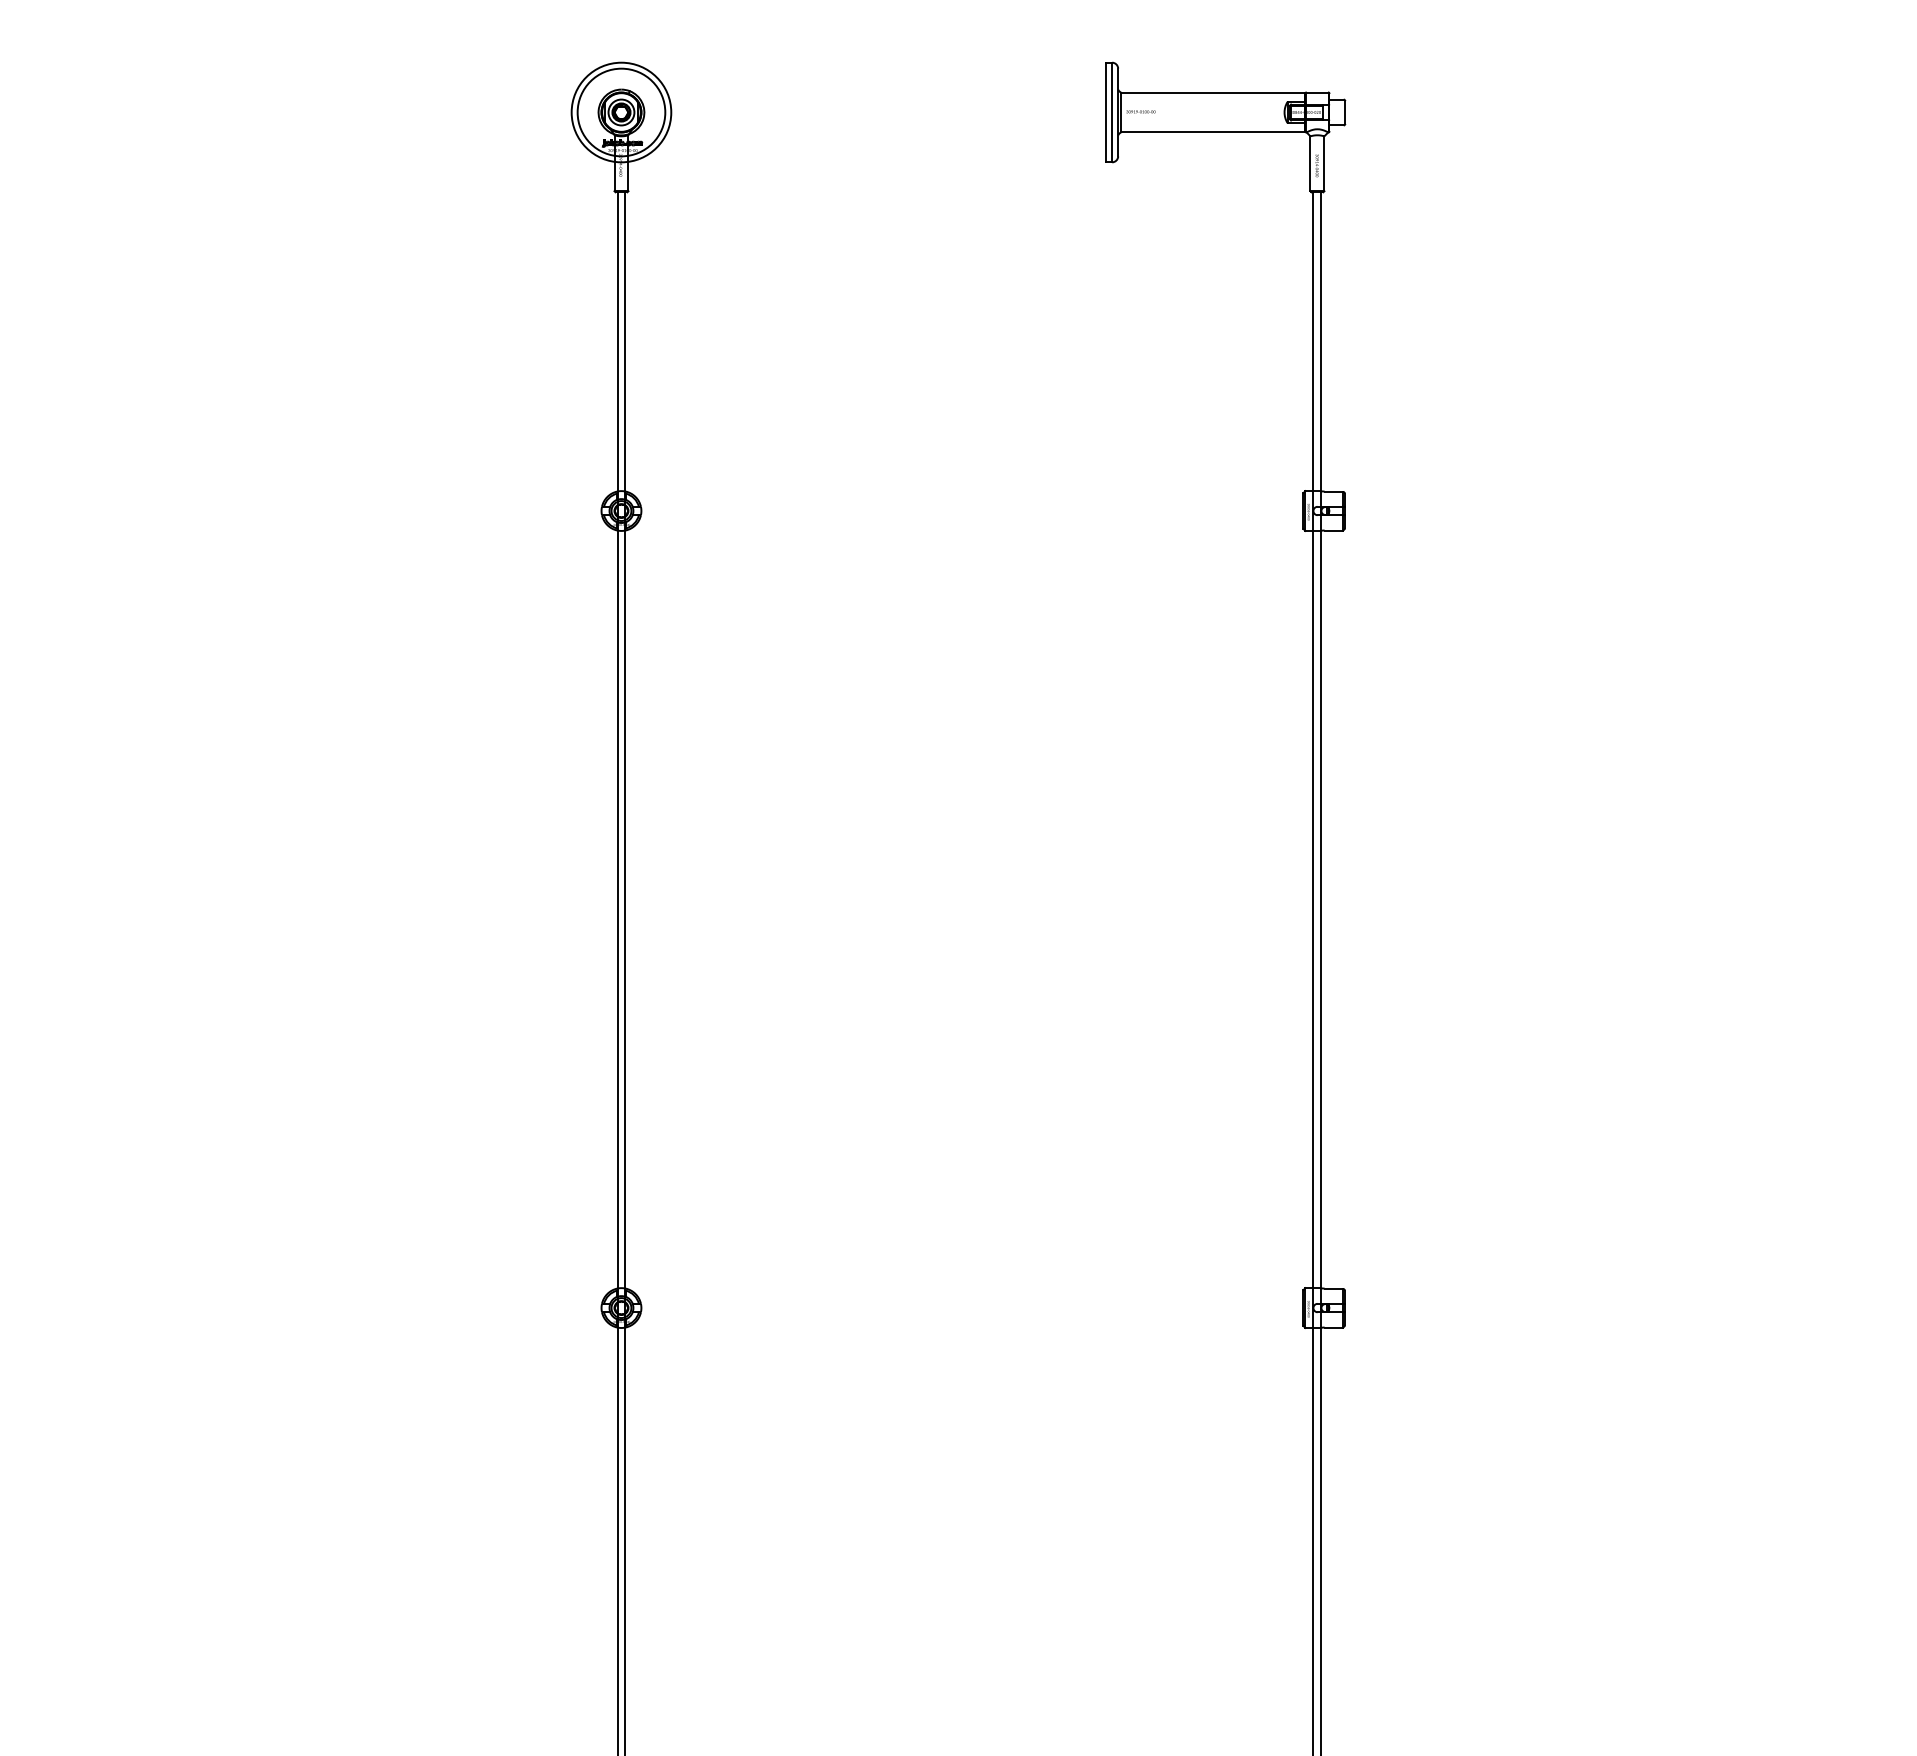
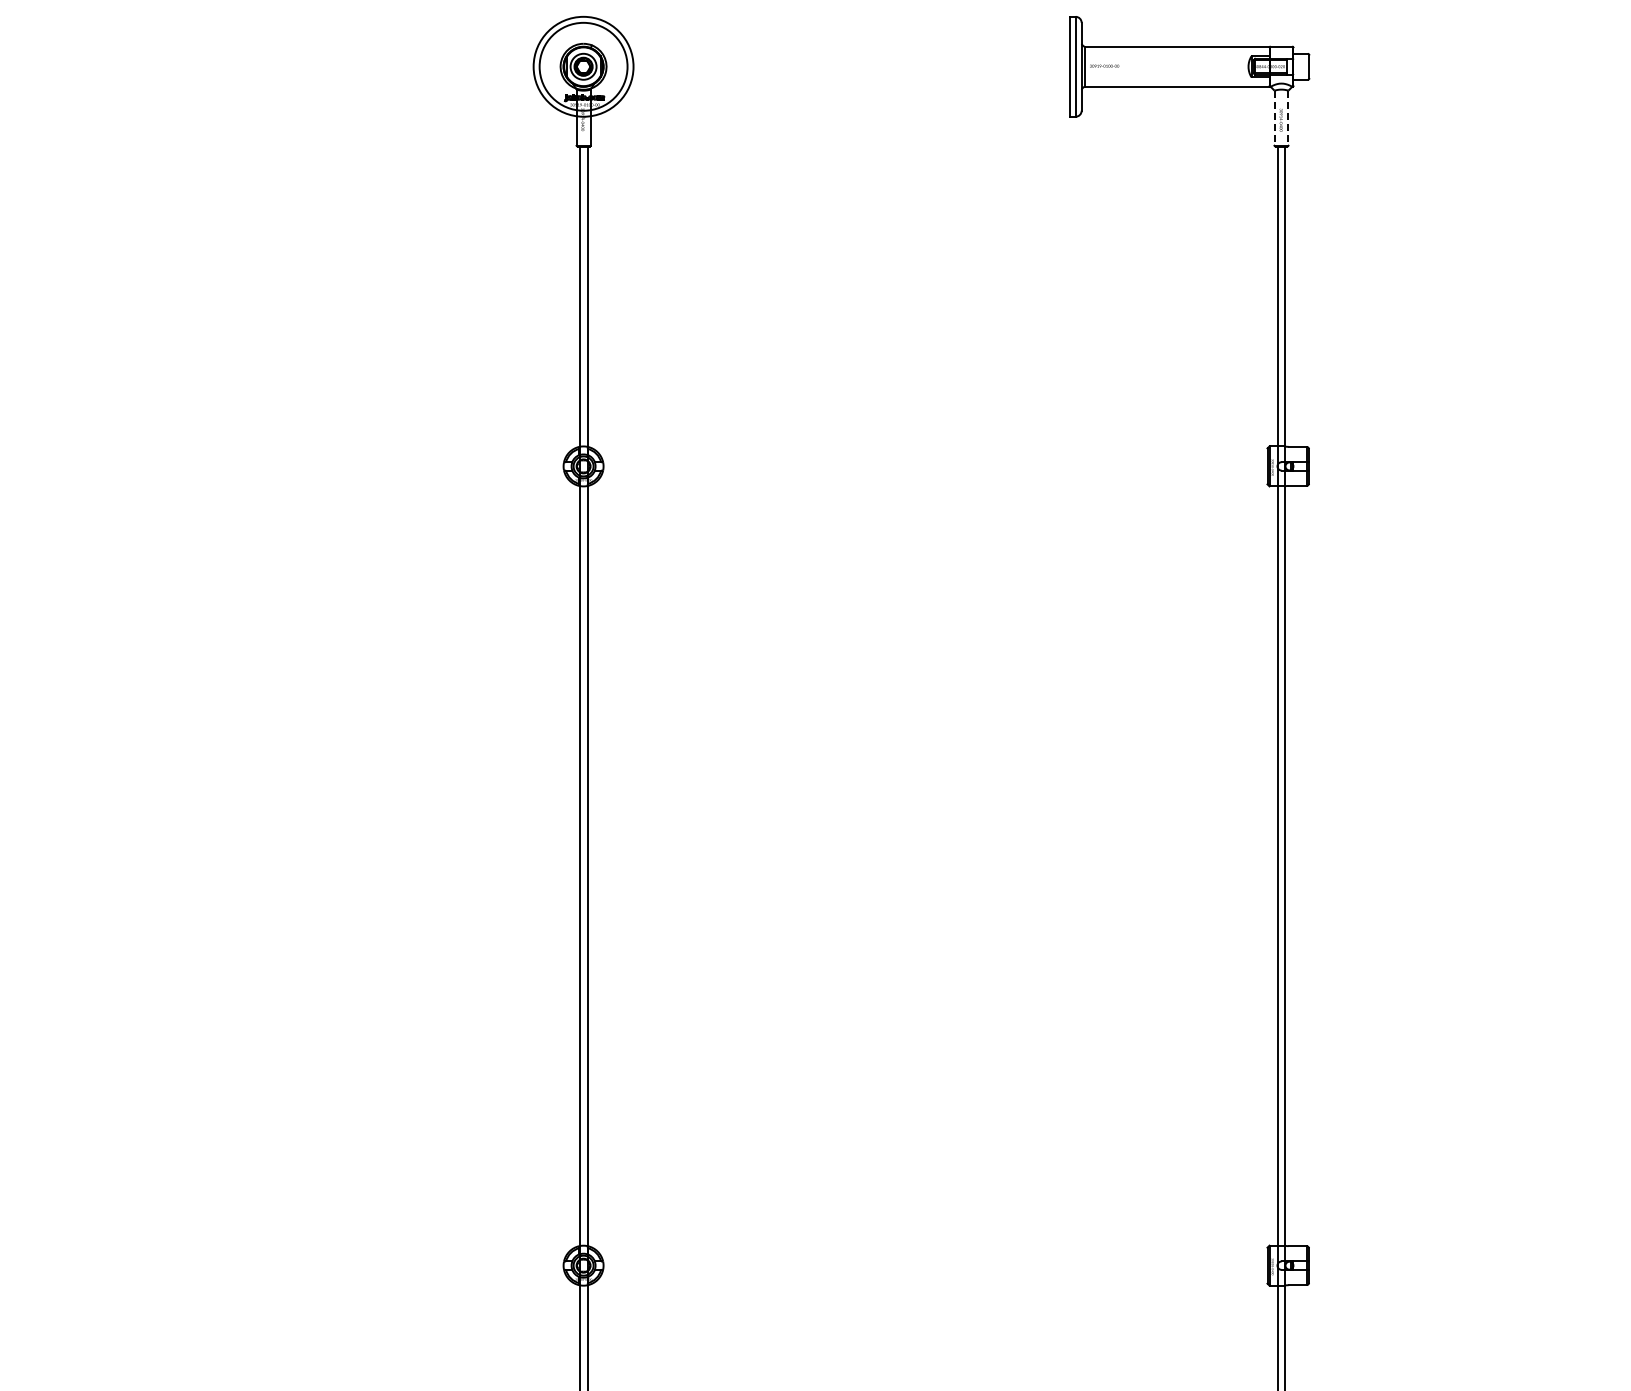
line: (1310, 164) -> (1274, 118), solid -> dashed
line: (1324, 164) -> (1288, 118), solid -> dashed

